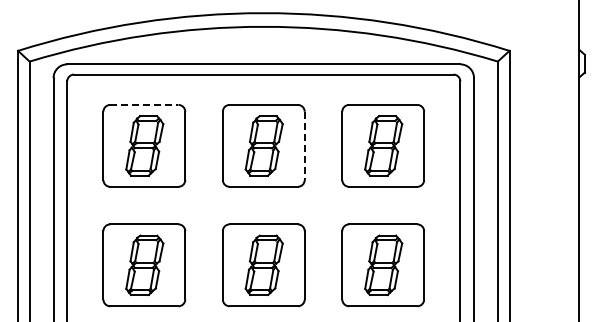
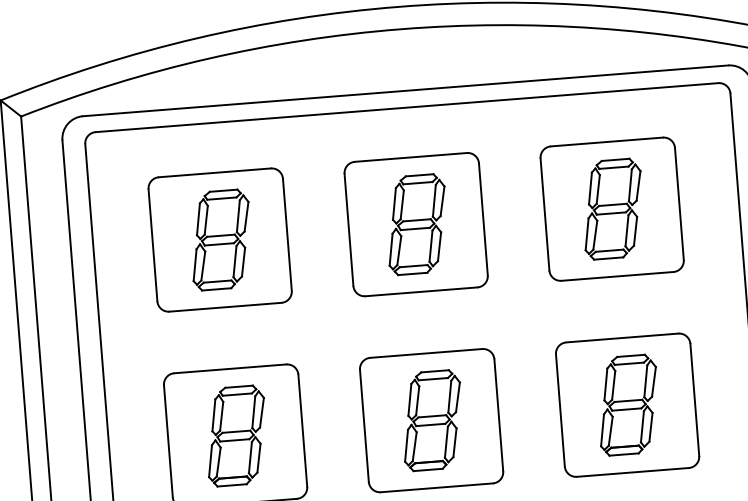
line: (144, 104) -> (215, 172), dashed -> solid
line: (304, 146) -> (483, 220), dashed -> solid

